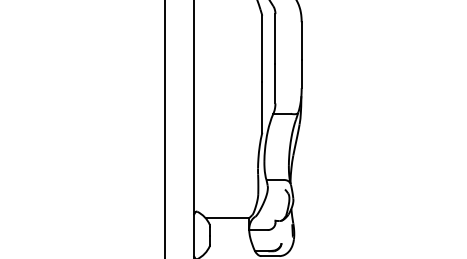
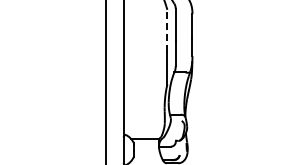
line: (262, 47) -> (167, 30), solid -> dashed

